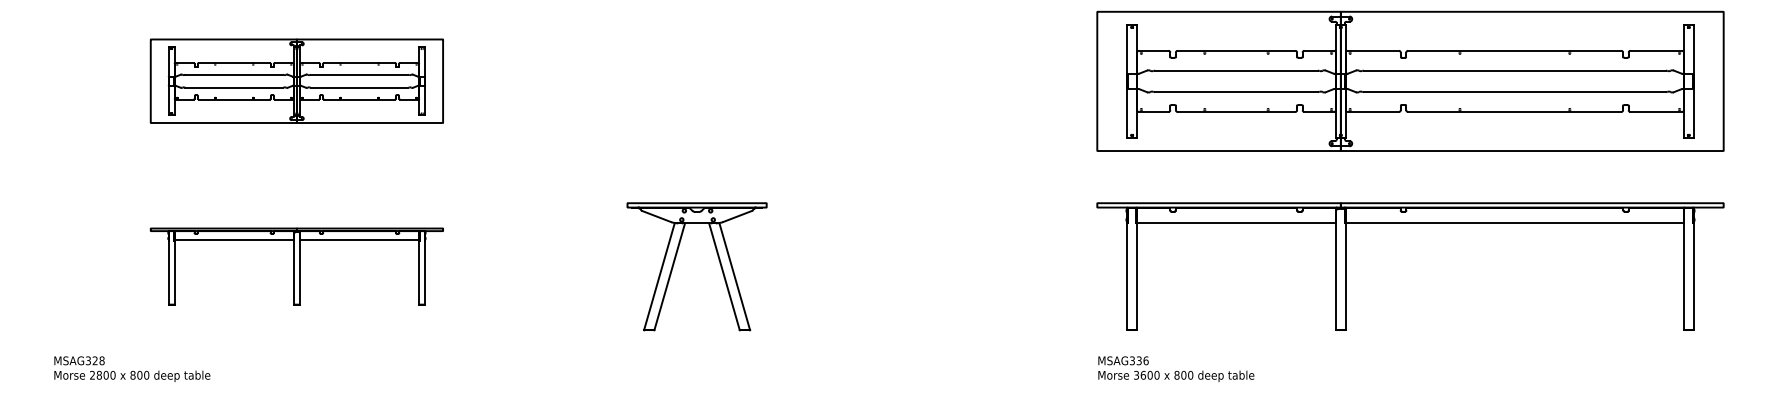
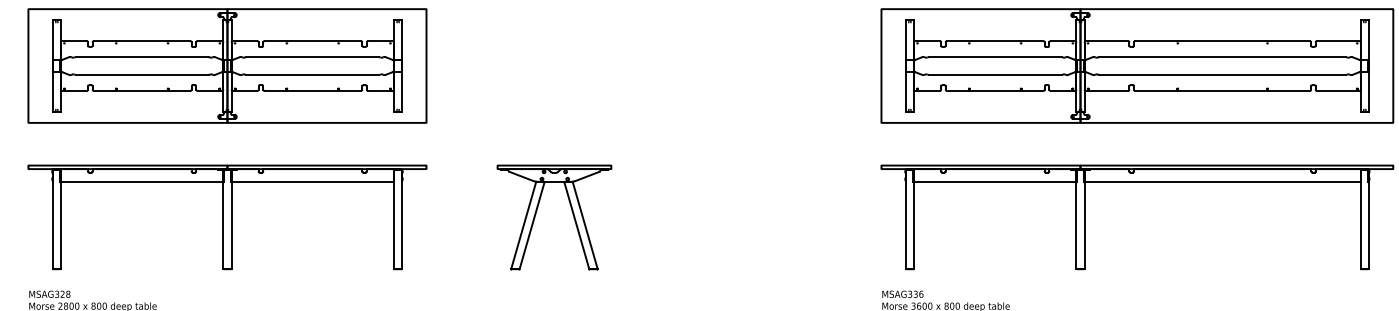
part: (296, 80) -> (227, 65), size x1.67
part: (296, 266) -> (227, 217), size x1.67

